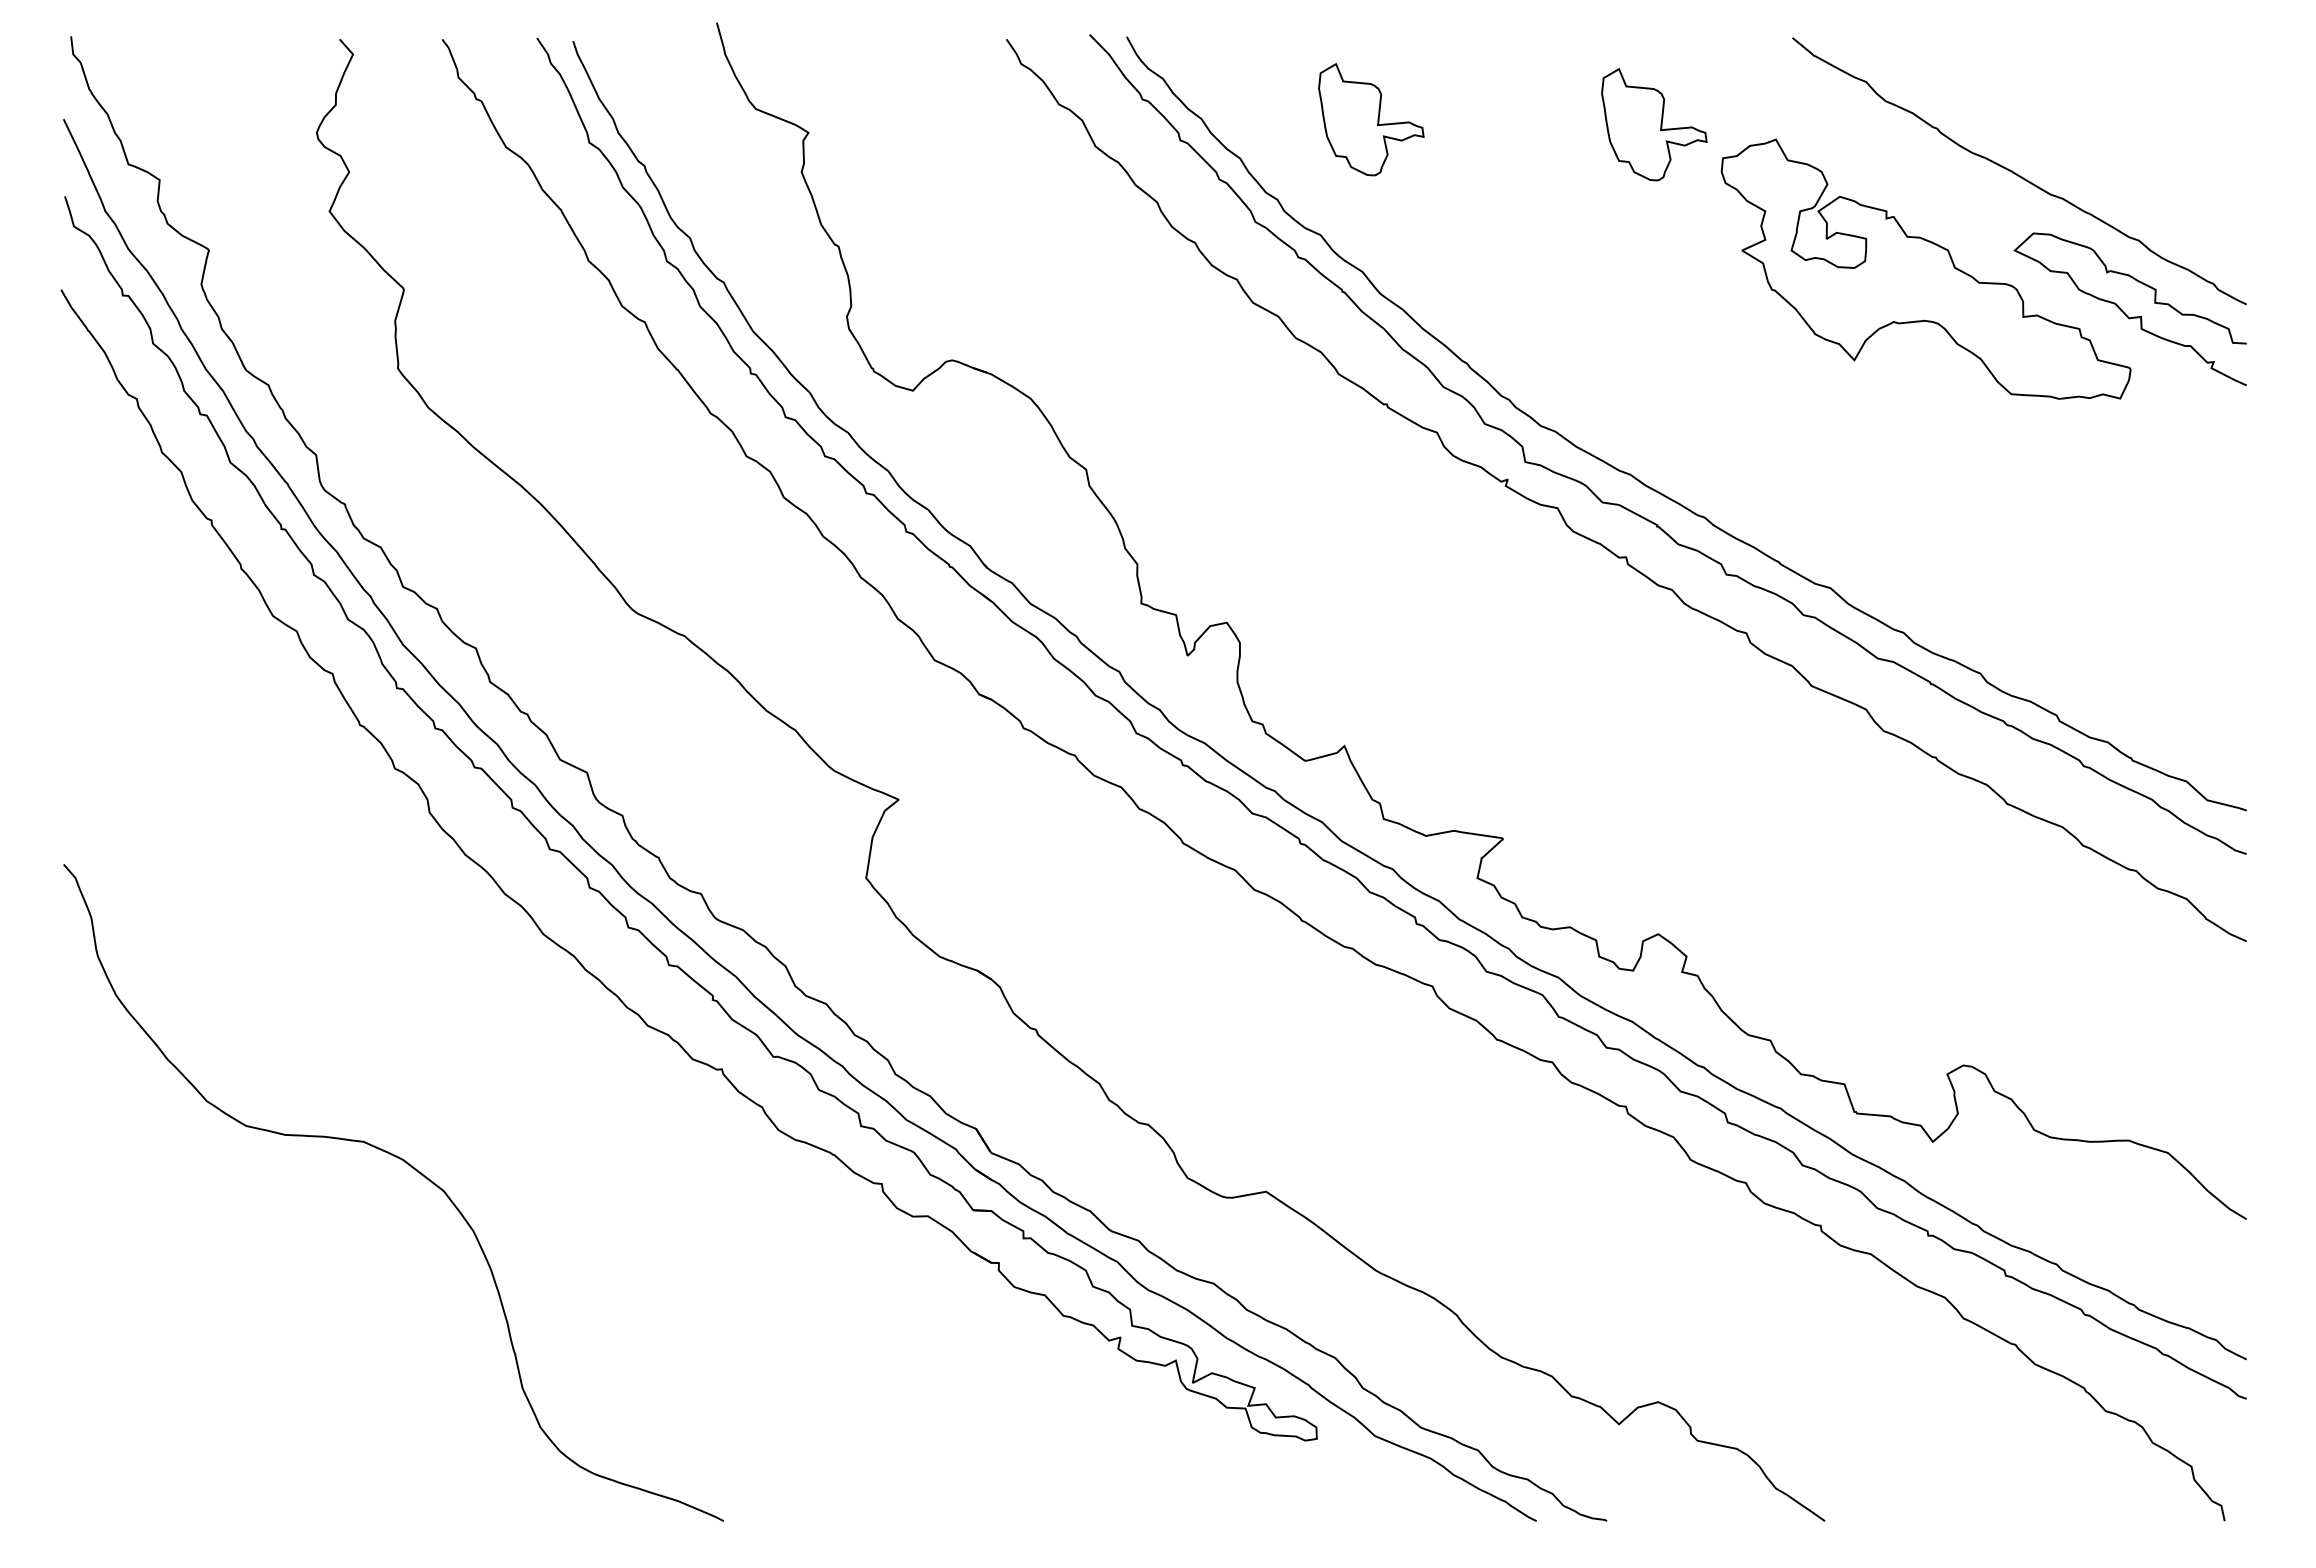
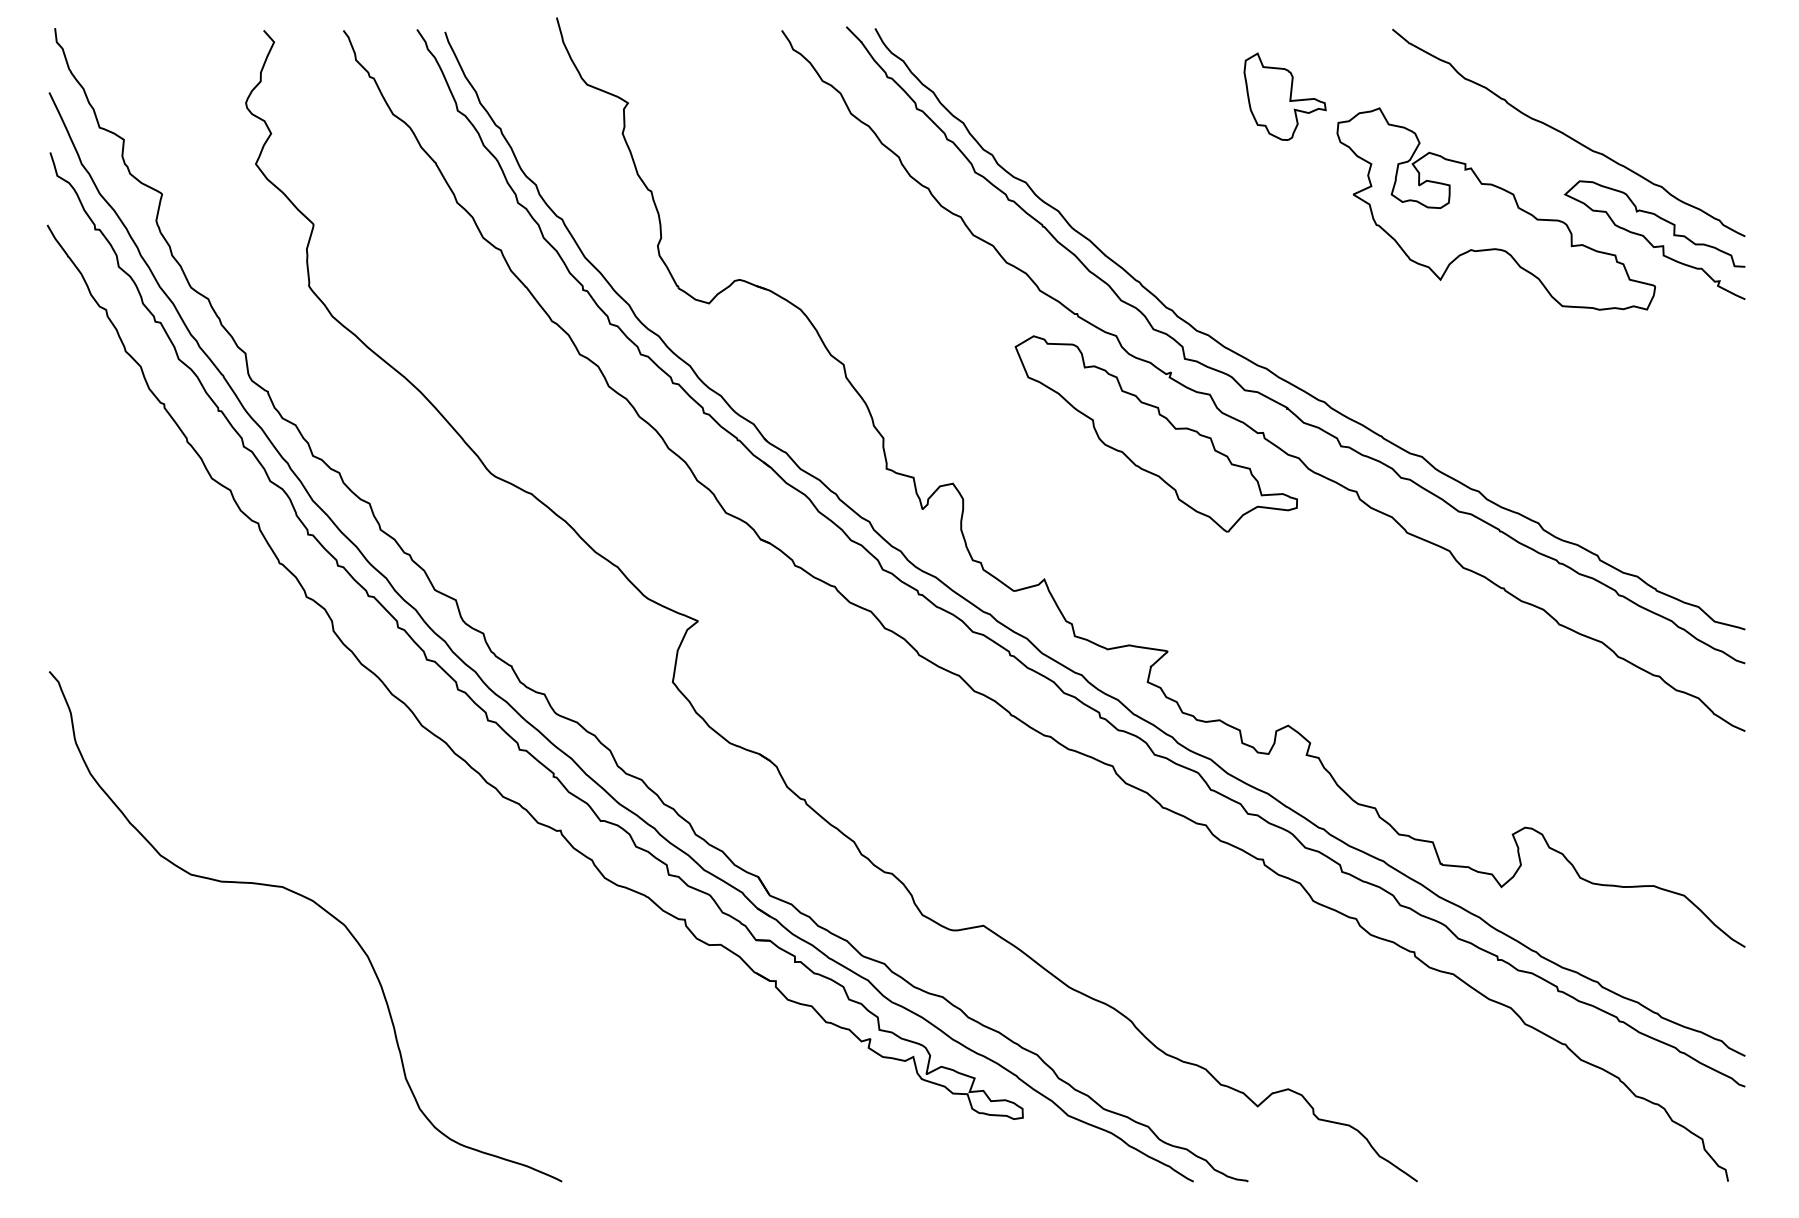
part: (1371, 119) -> (1065, 92), removed
part: (1488, 558) -> (1156, 433), added

